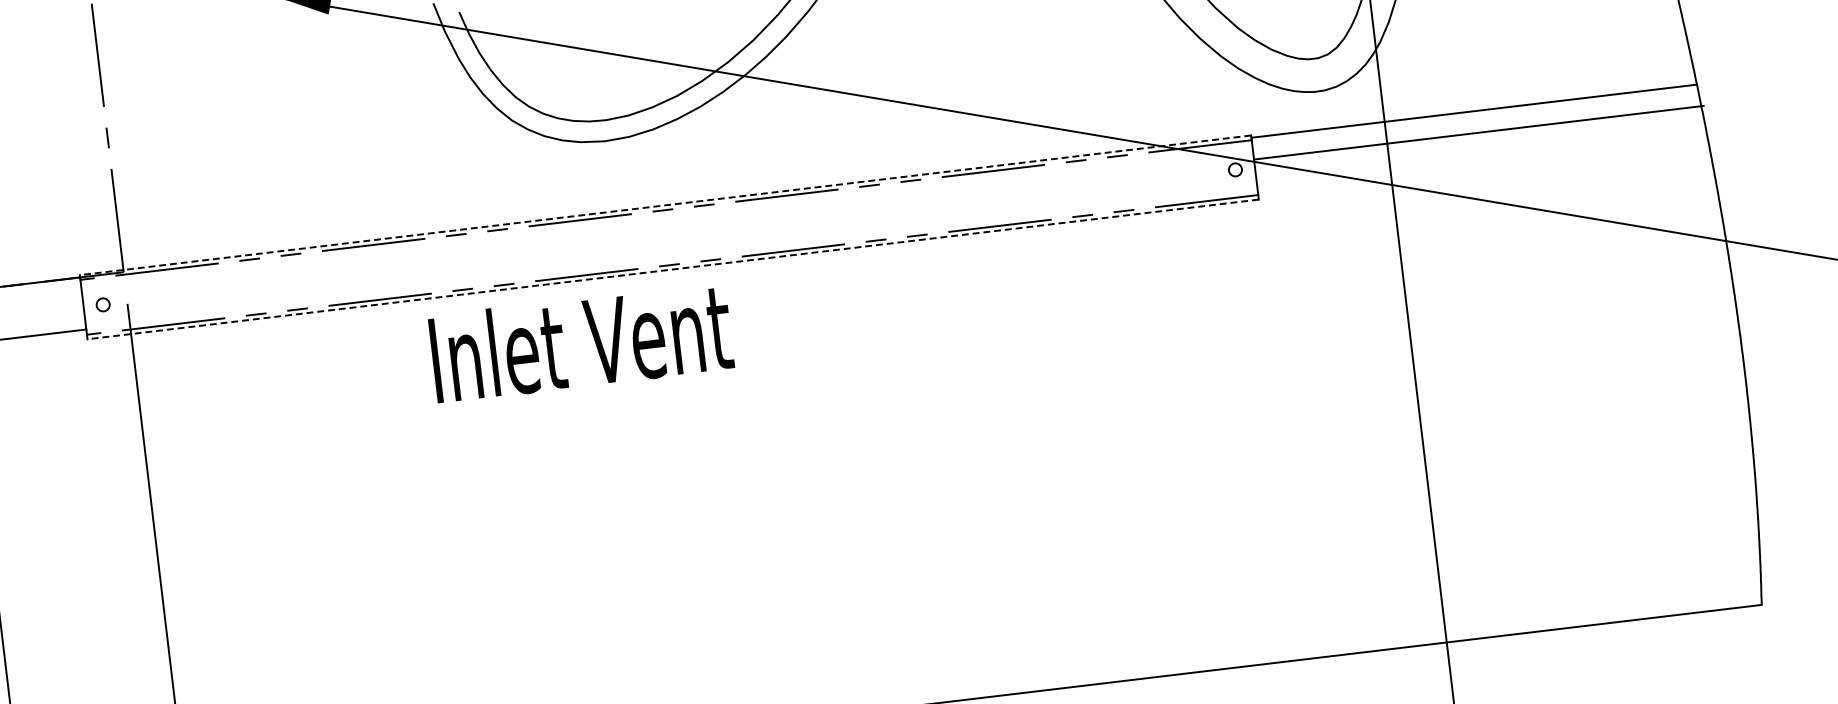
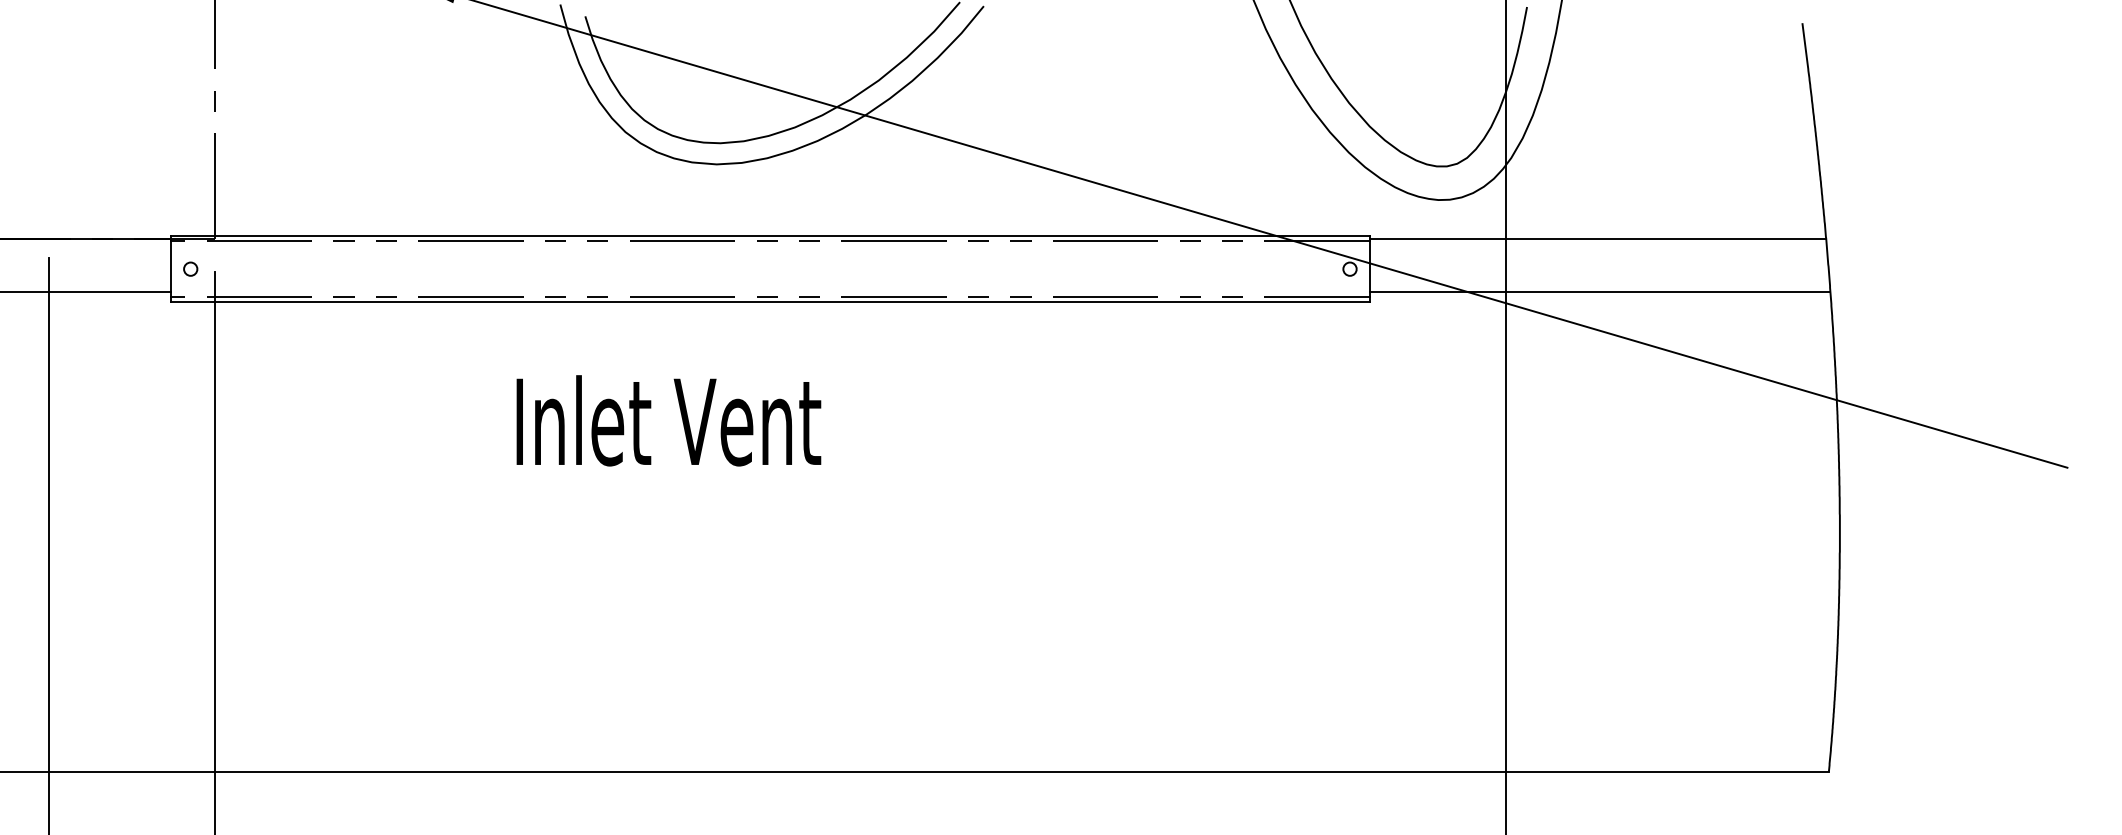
line: (1479, 133) -> (1600, 292), moved
line: (665, 205) -> (770, 236), dashed -> solid
line: (673, 269) -> (770, 302), dashed -> solid
text: (580, 342) -> (668, 420), moved

